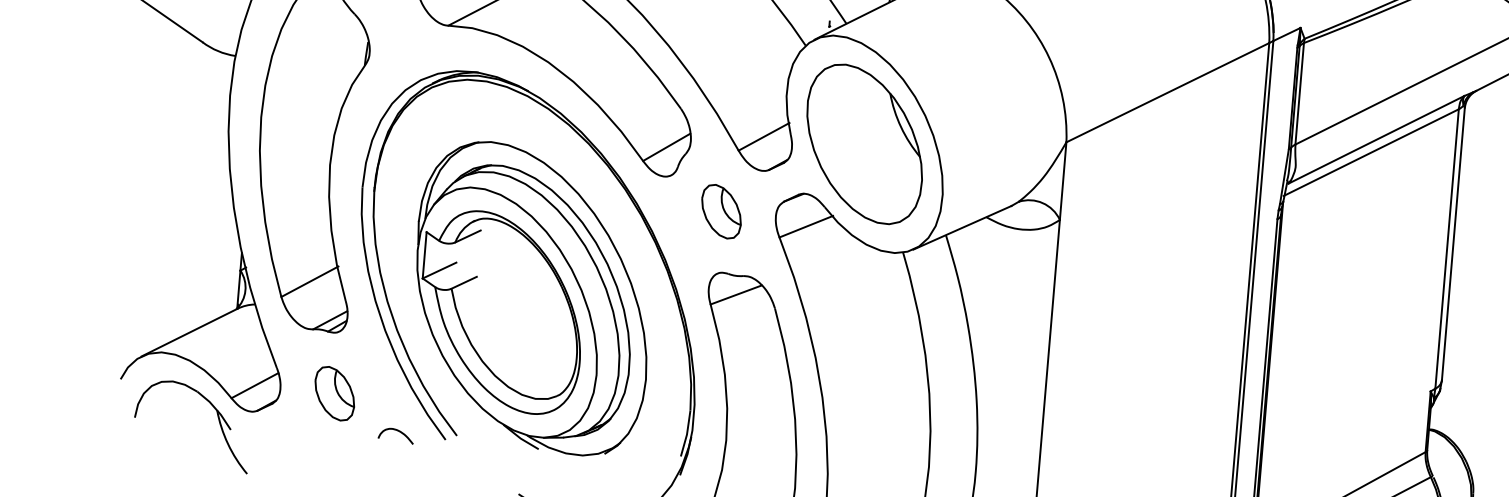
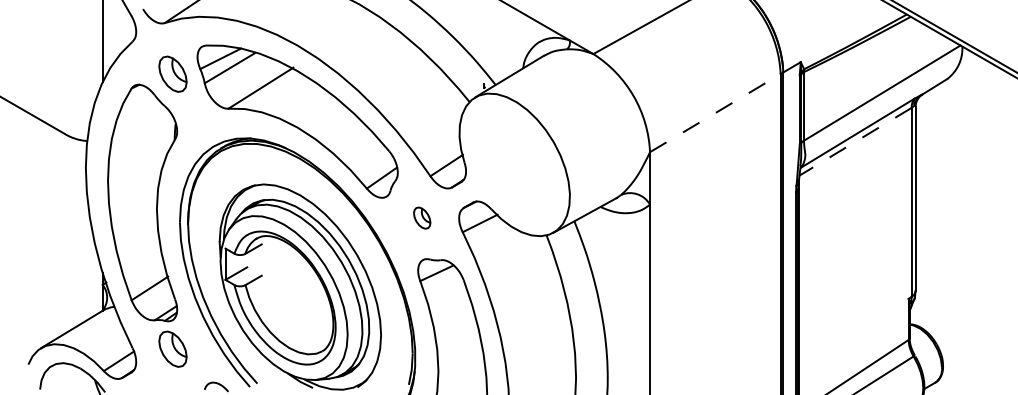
line: (1168, 91) -> (715, 112), solid -> dashed
part: (864, 143) -> (514, 164), removed
line: (1371, 152) -> (855, 141), solid -> dashed
part: (720, 210) -> (421, 217), size x0.6
part: (334, 392) -> (172, 348), moved

